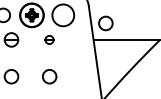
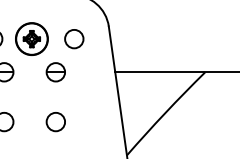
circle: (63, 14) -> (74, 38), size x0.62
circle: (105, 23) -> (131, 50), removed
part: (49, 40) -> (55, 72), size x1.67

